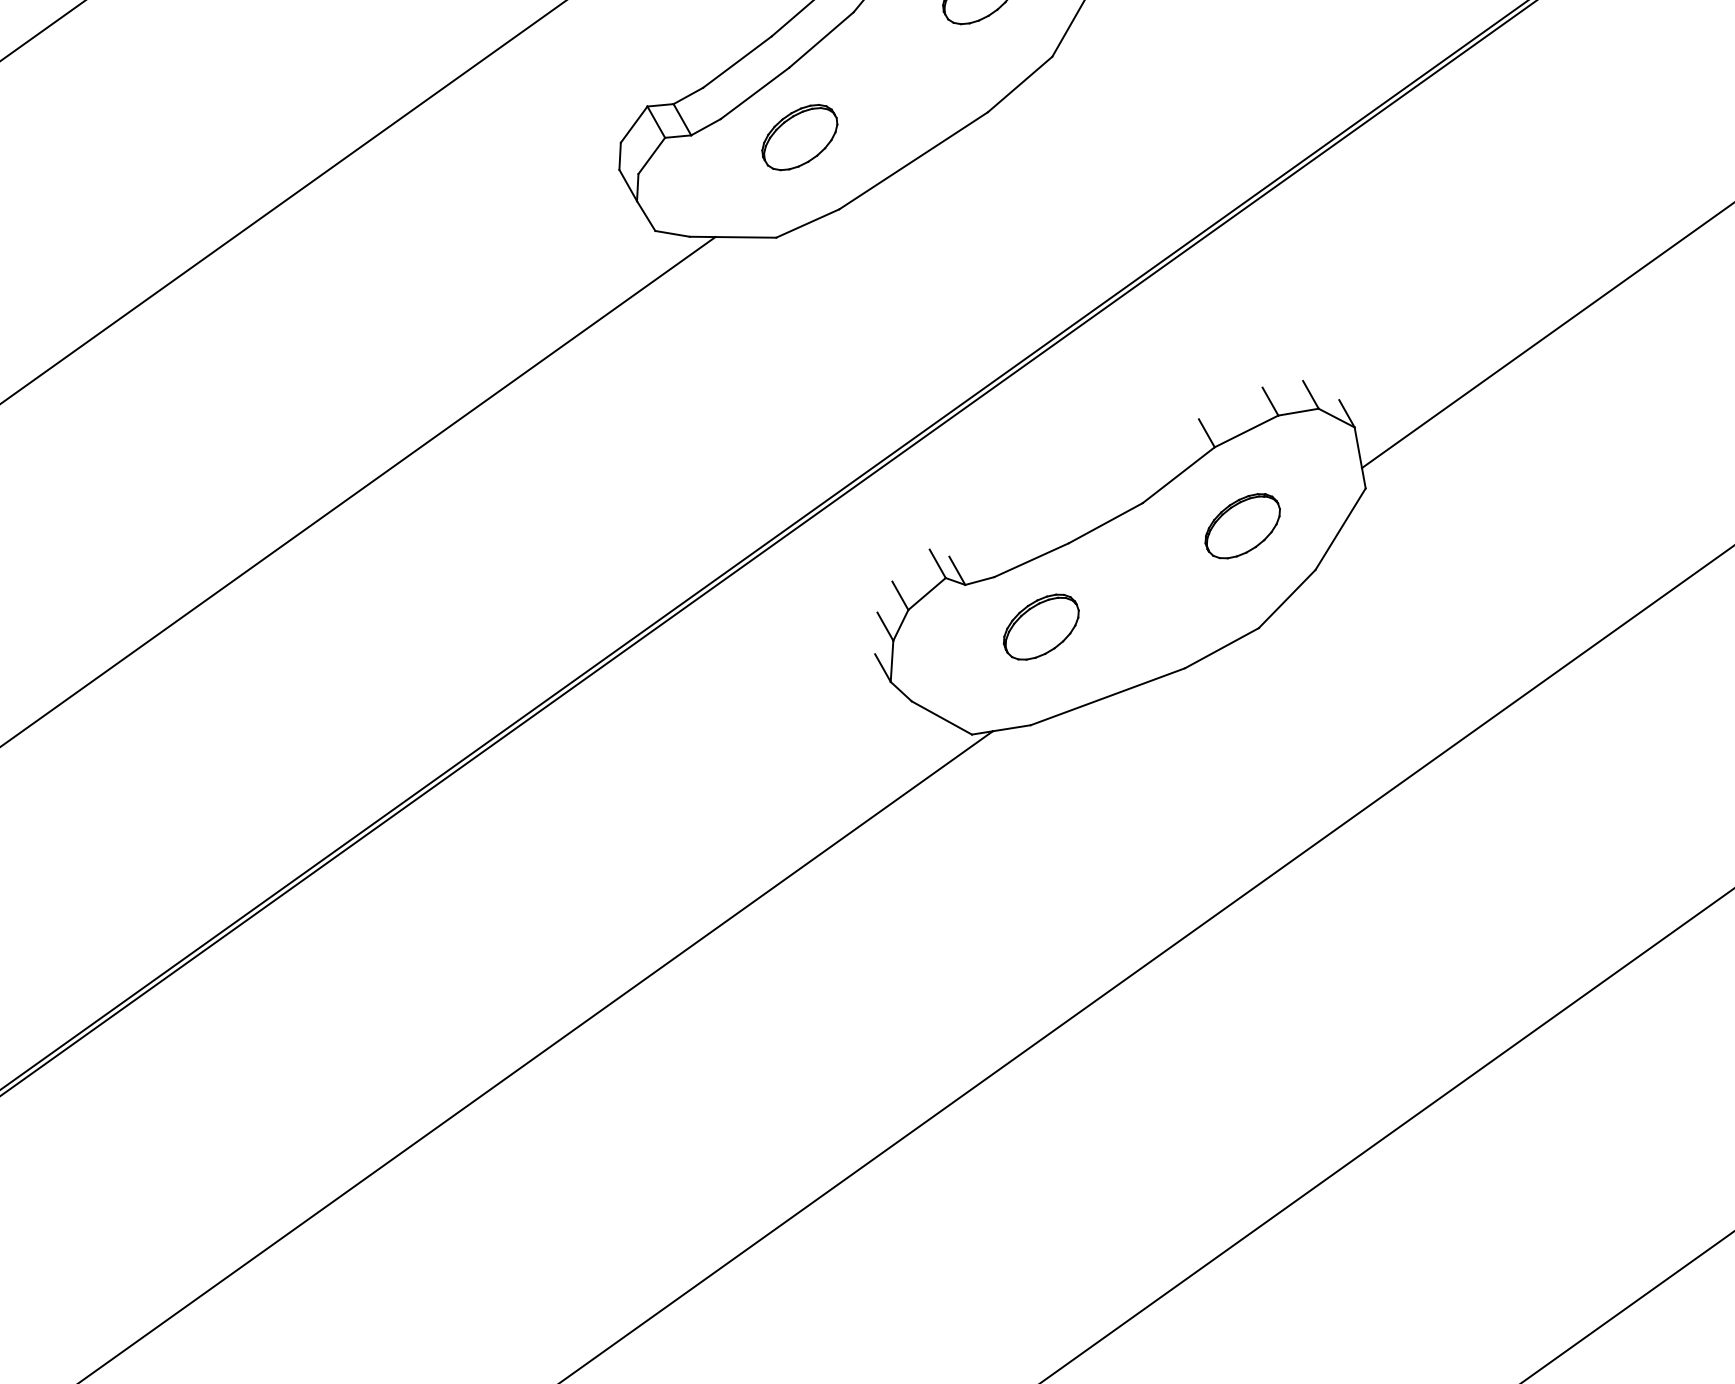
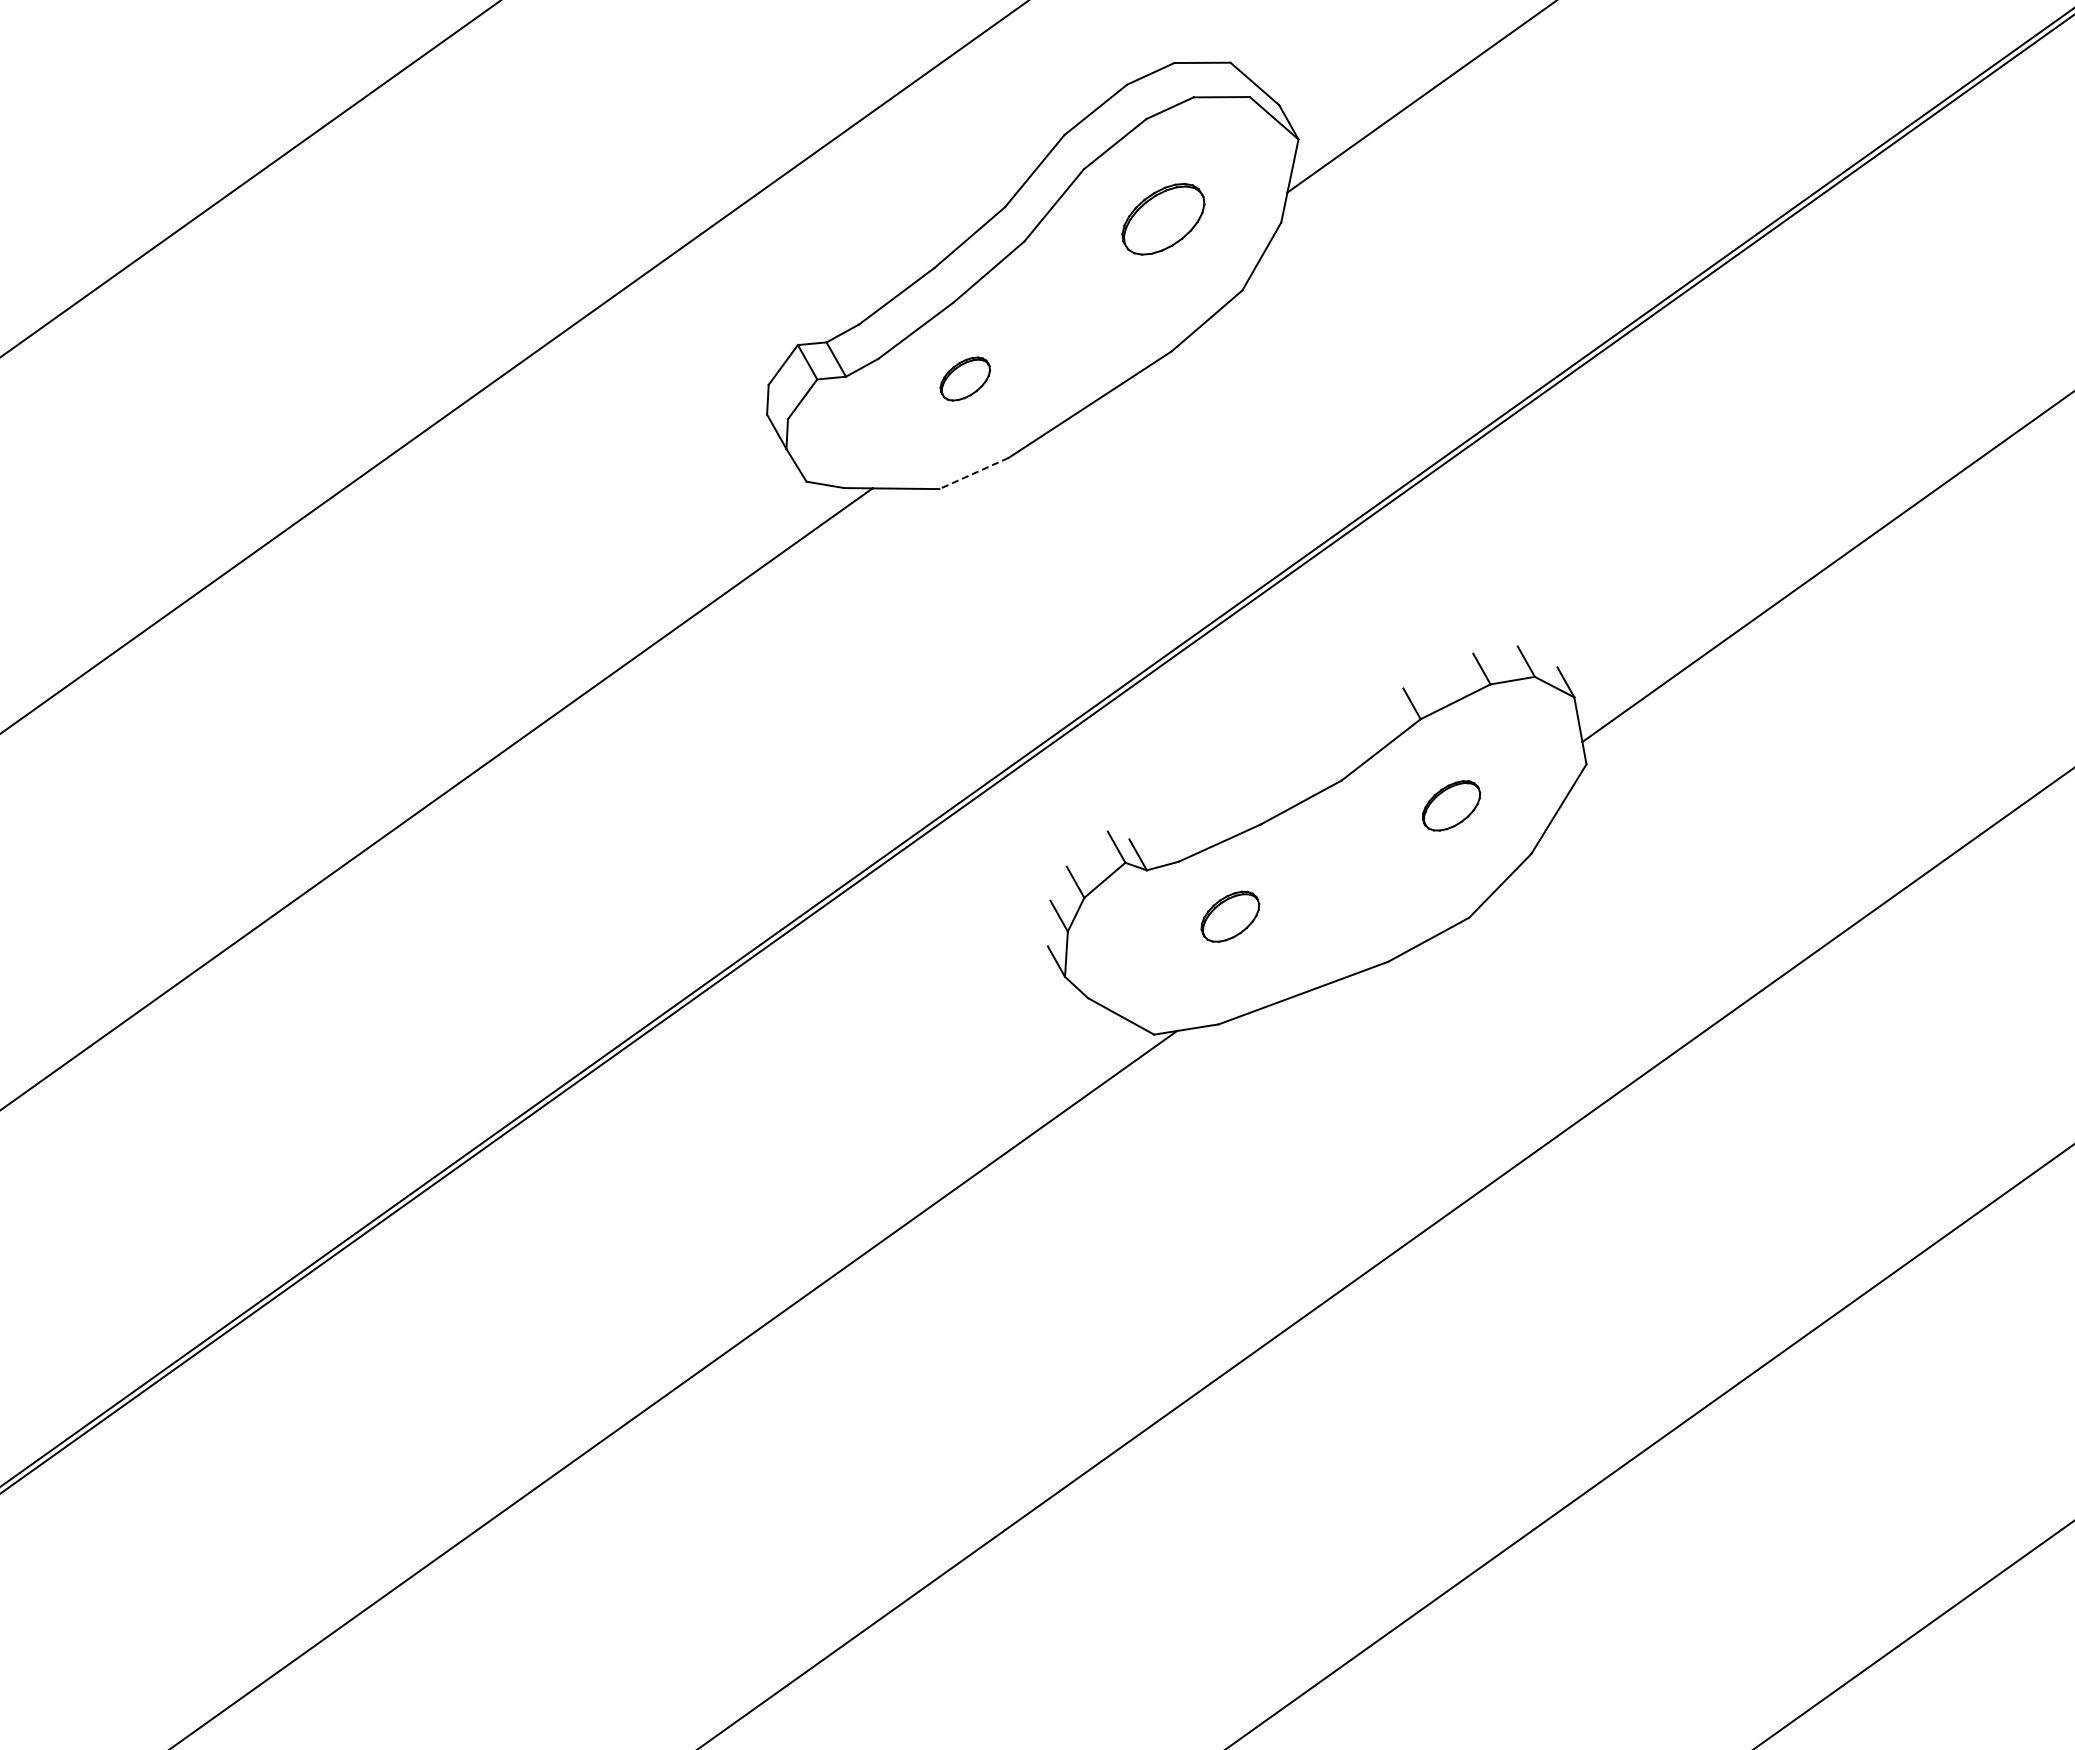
part: (800, 136) -> (965, 378), size x0.6
line: (807, 223) -> (973, 473), solid -> dashed
part: (1242, 525) -> (1451, 805), size x0.7
part: (1041, 626) -> (1230, 916), size x0.7

